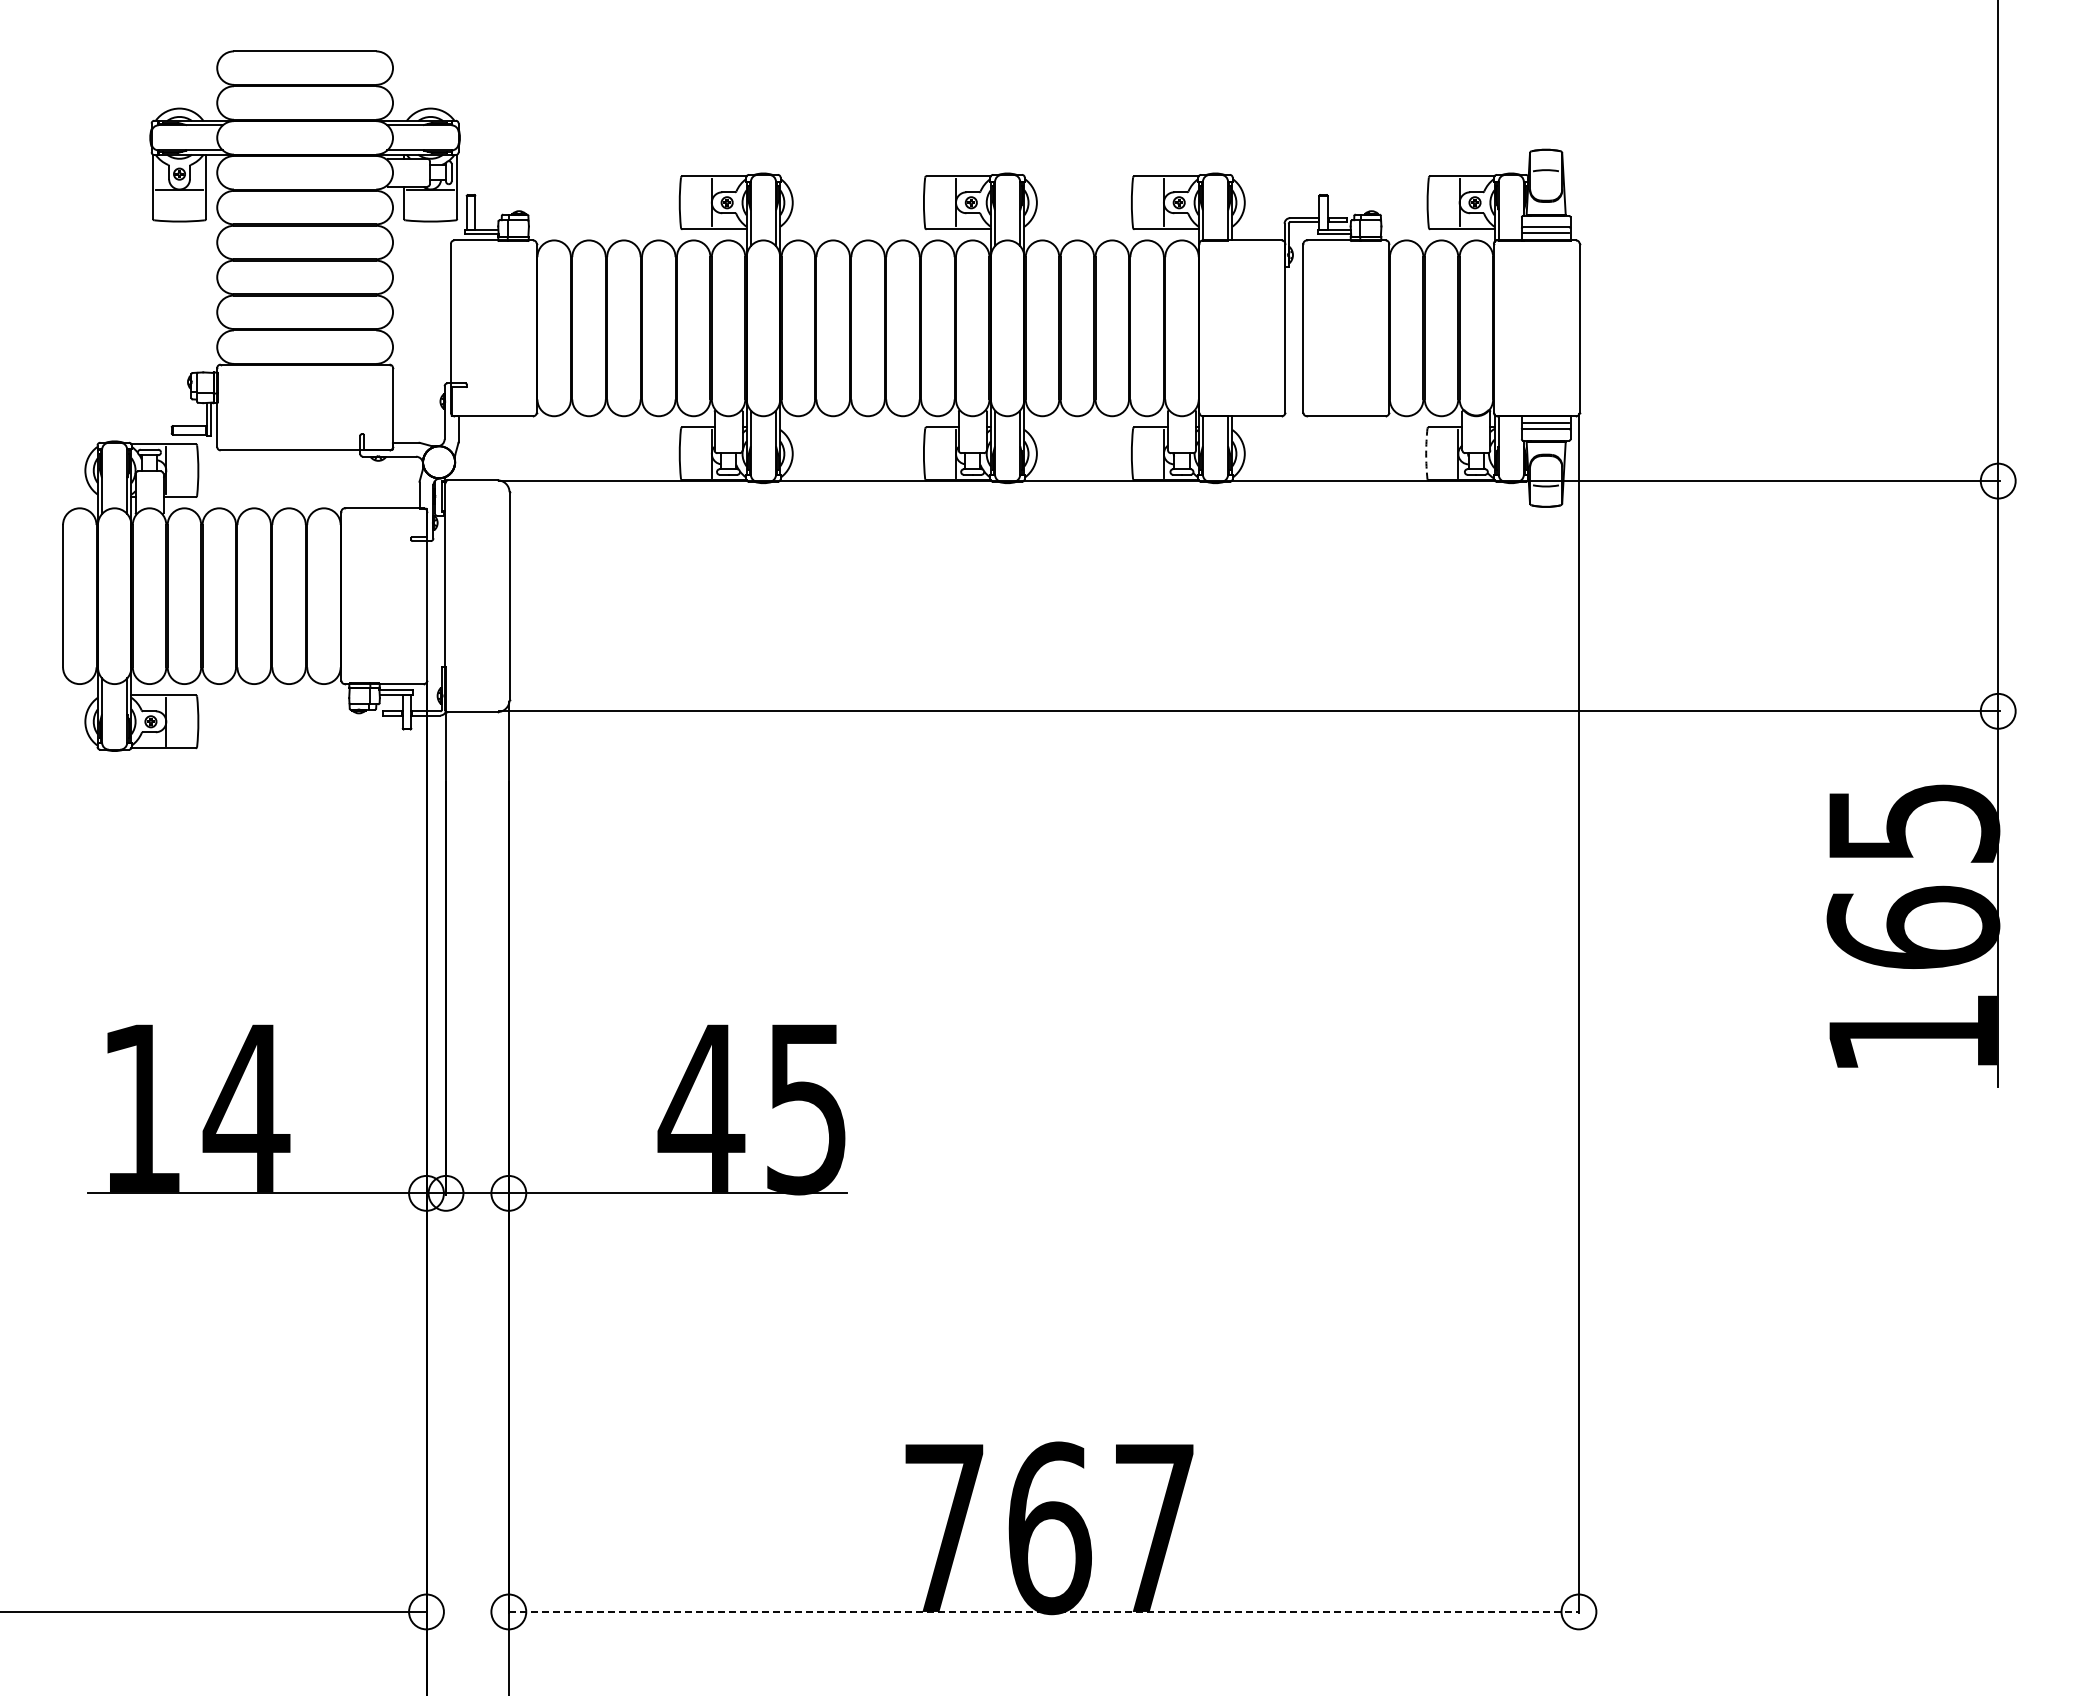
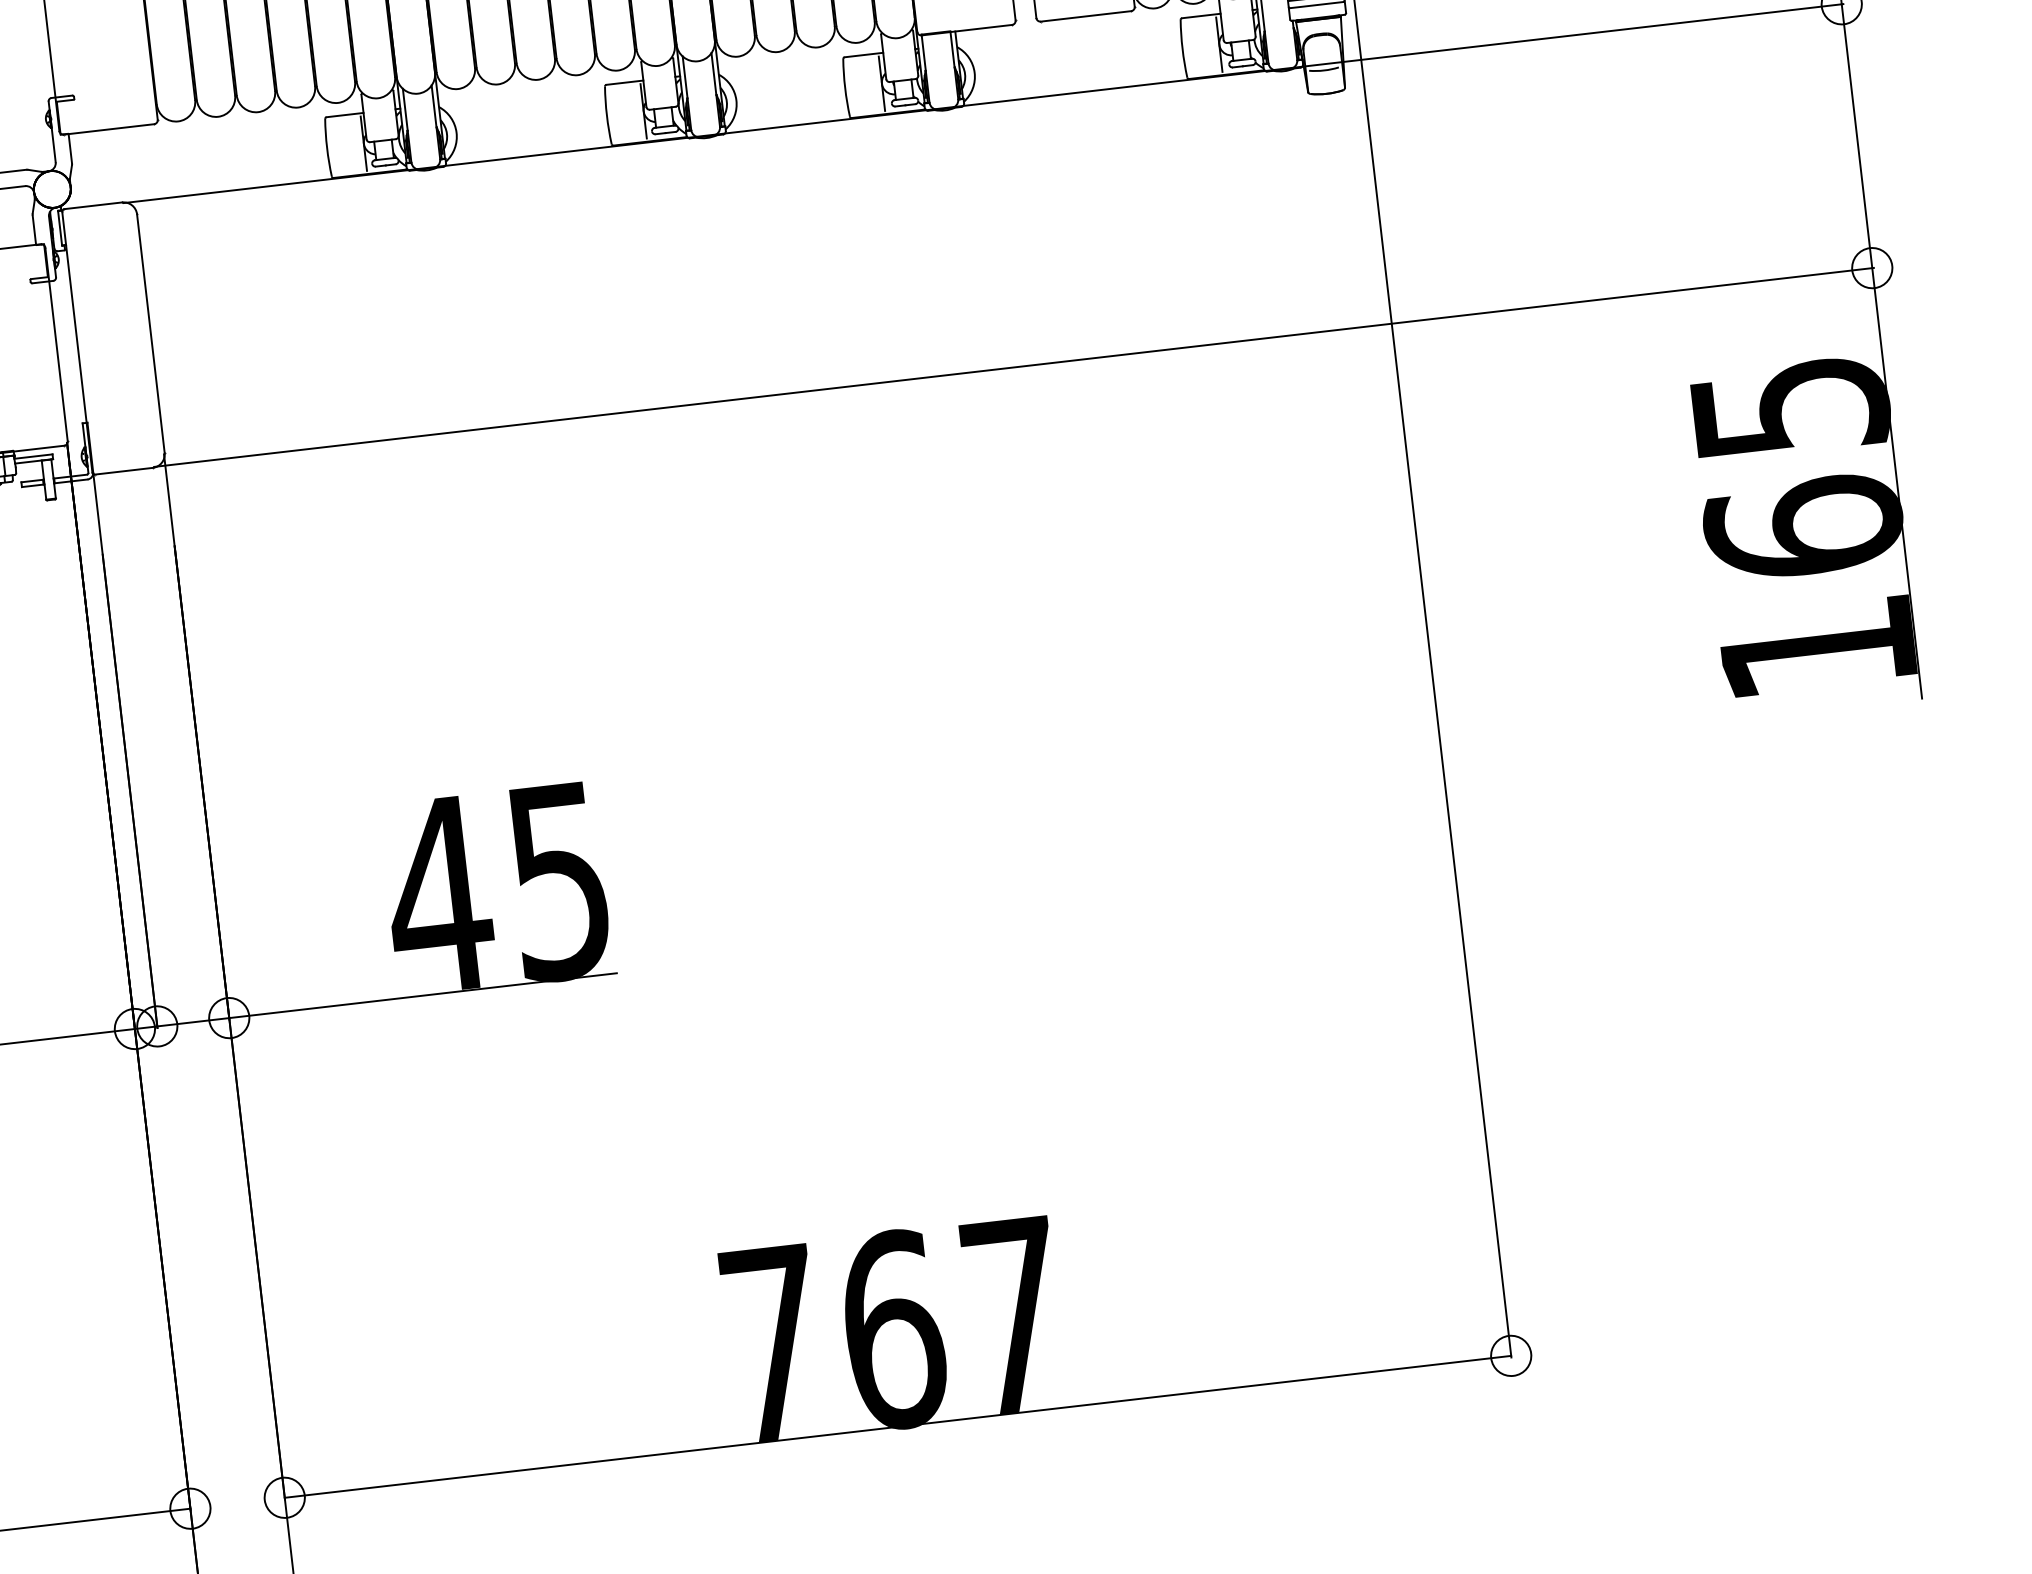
arc: (1426, 453) -> (1182, 48), dashed -> solid
line: (1044, 1611) -> (898, 1426), dashed -> solid

